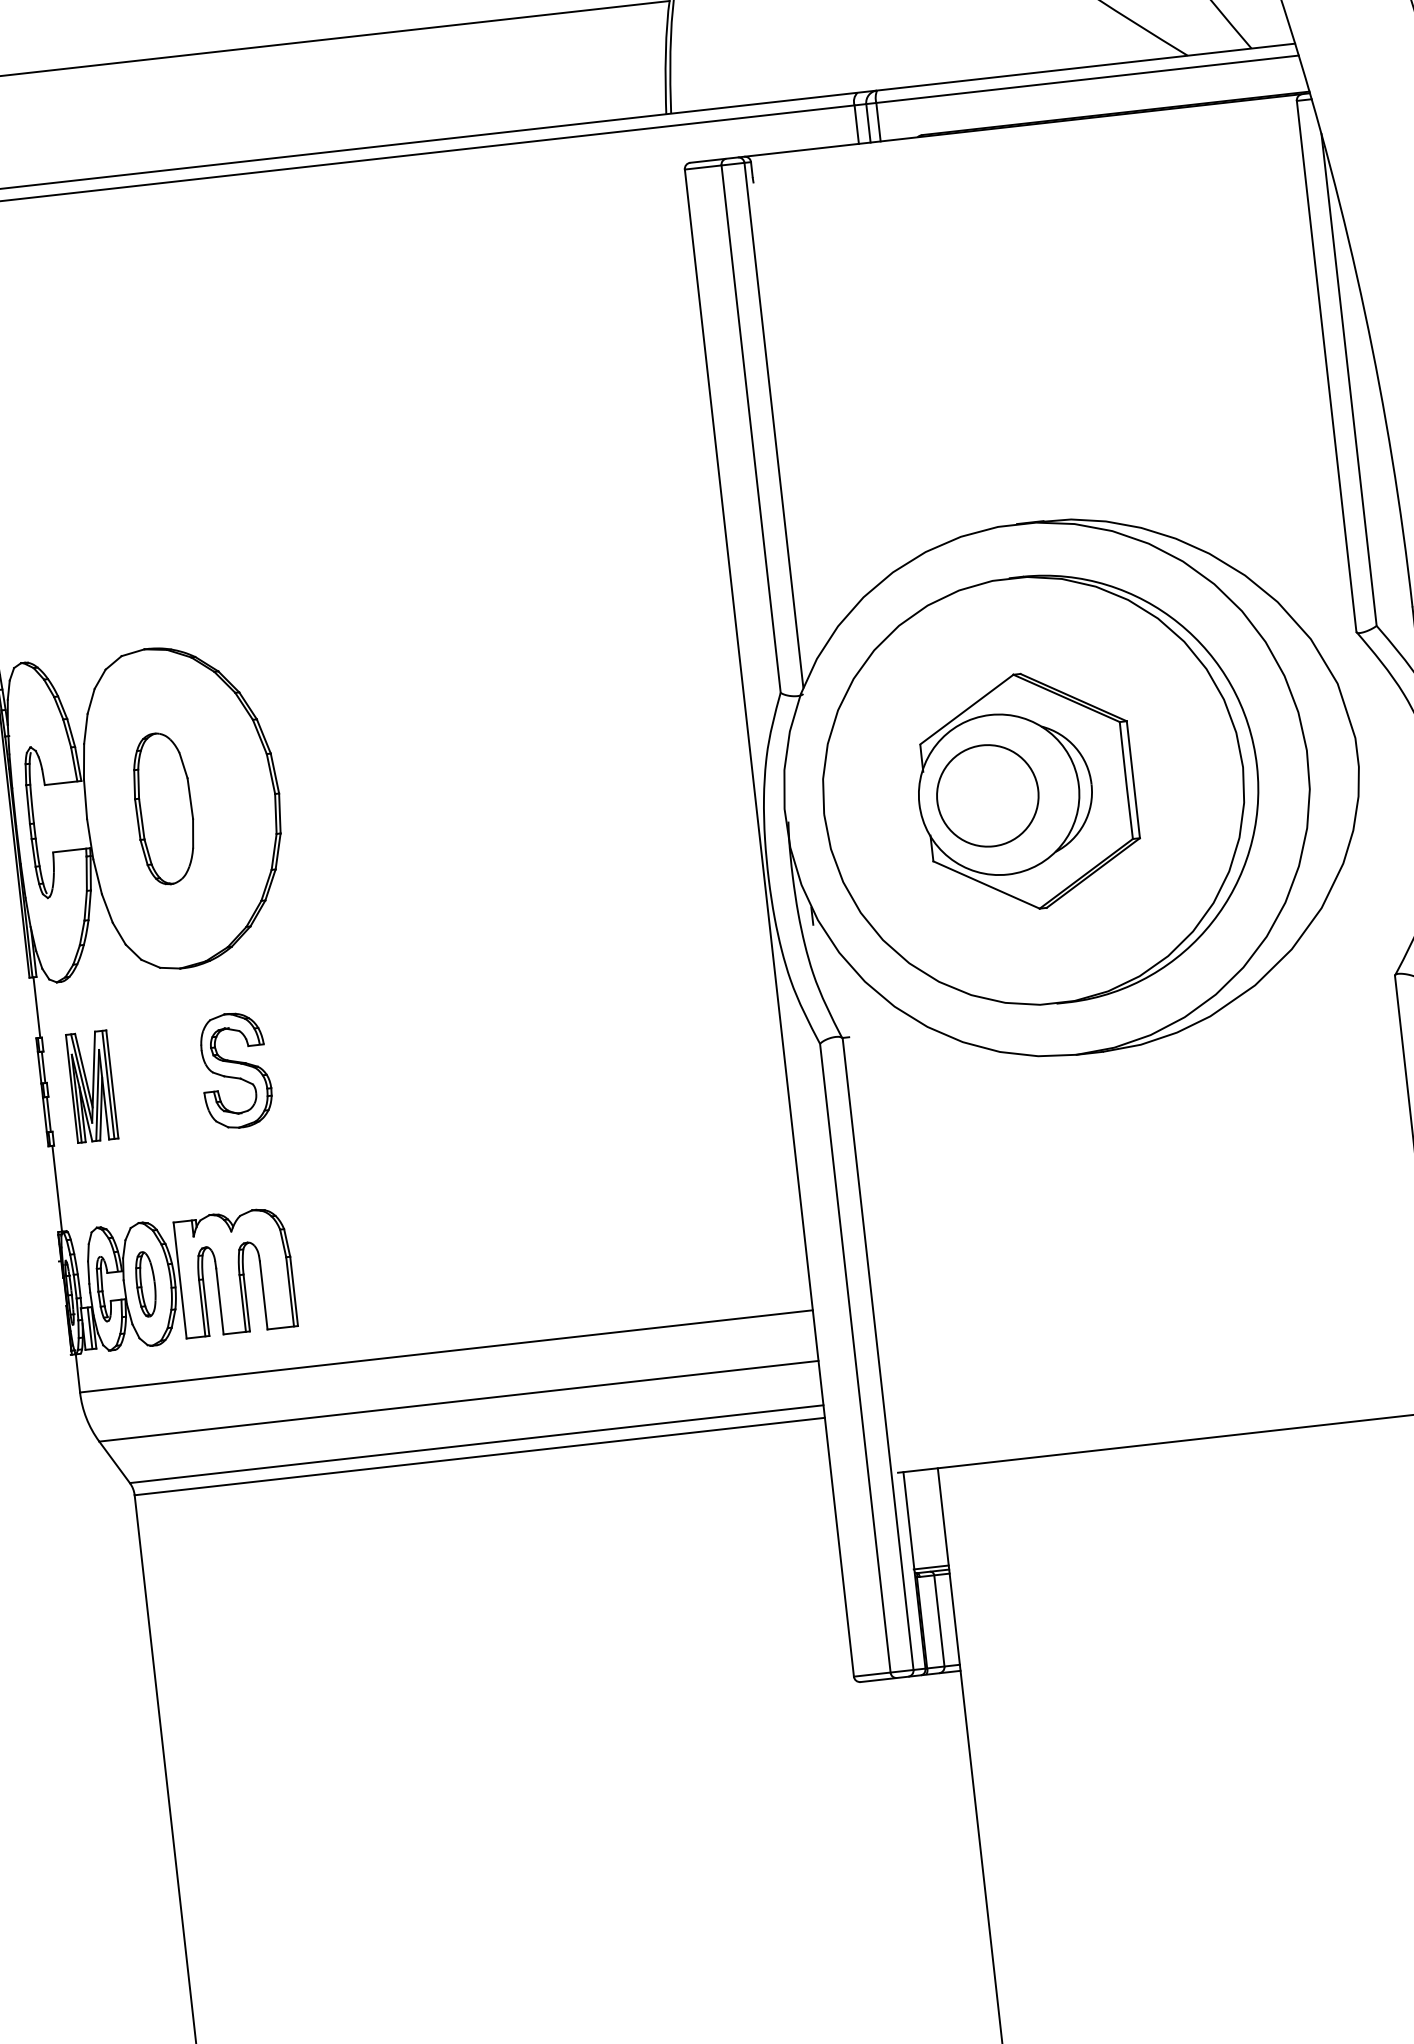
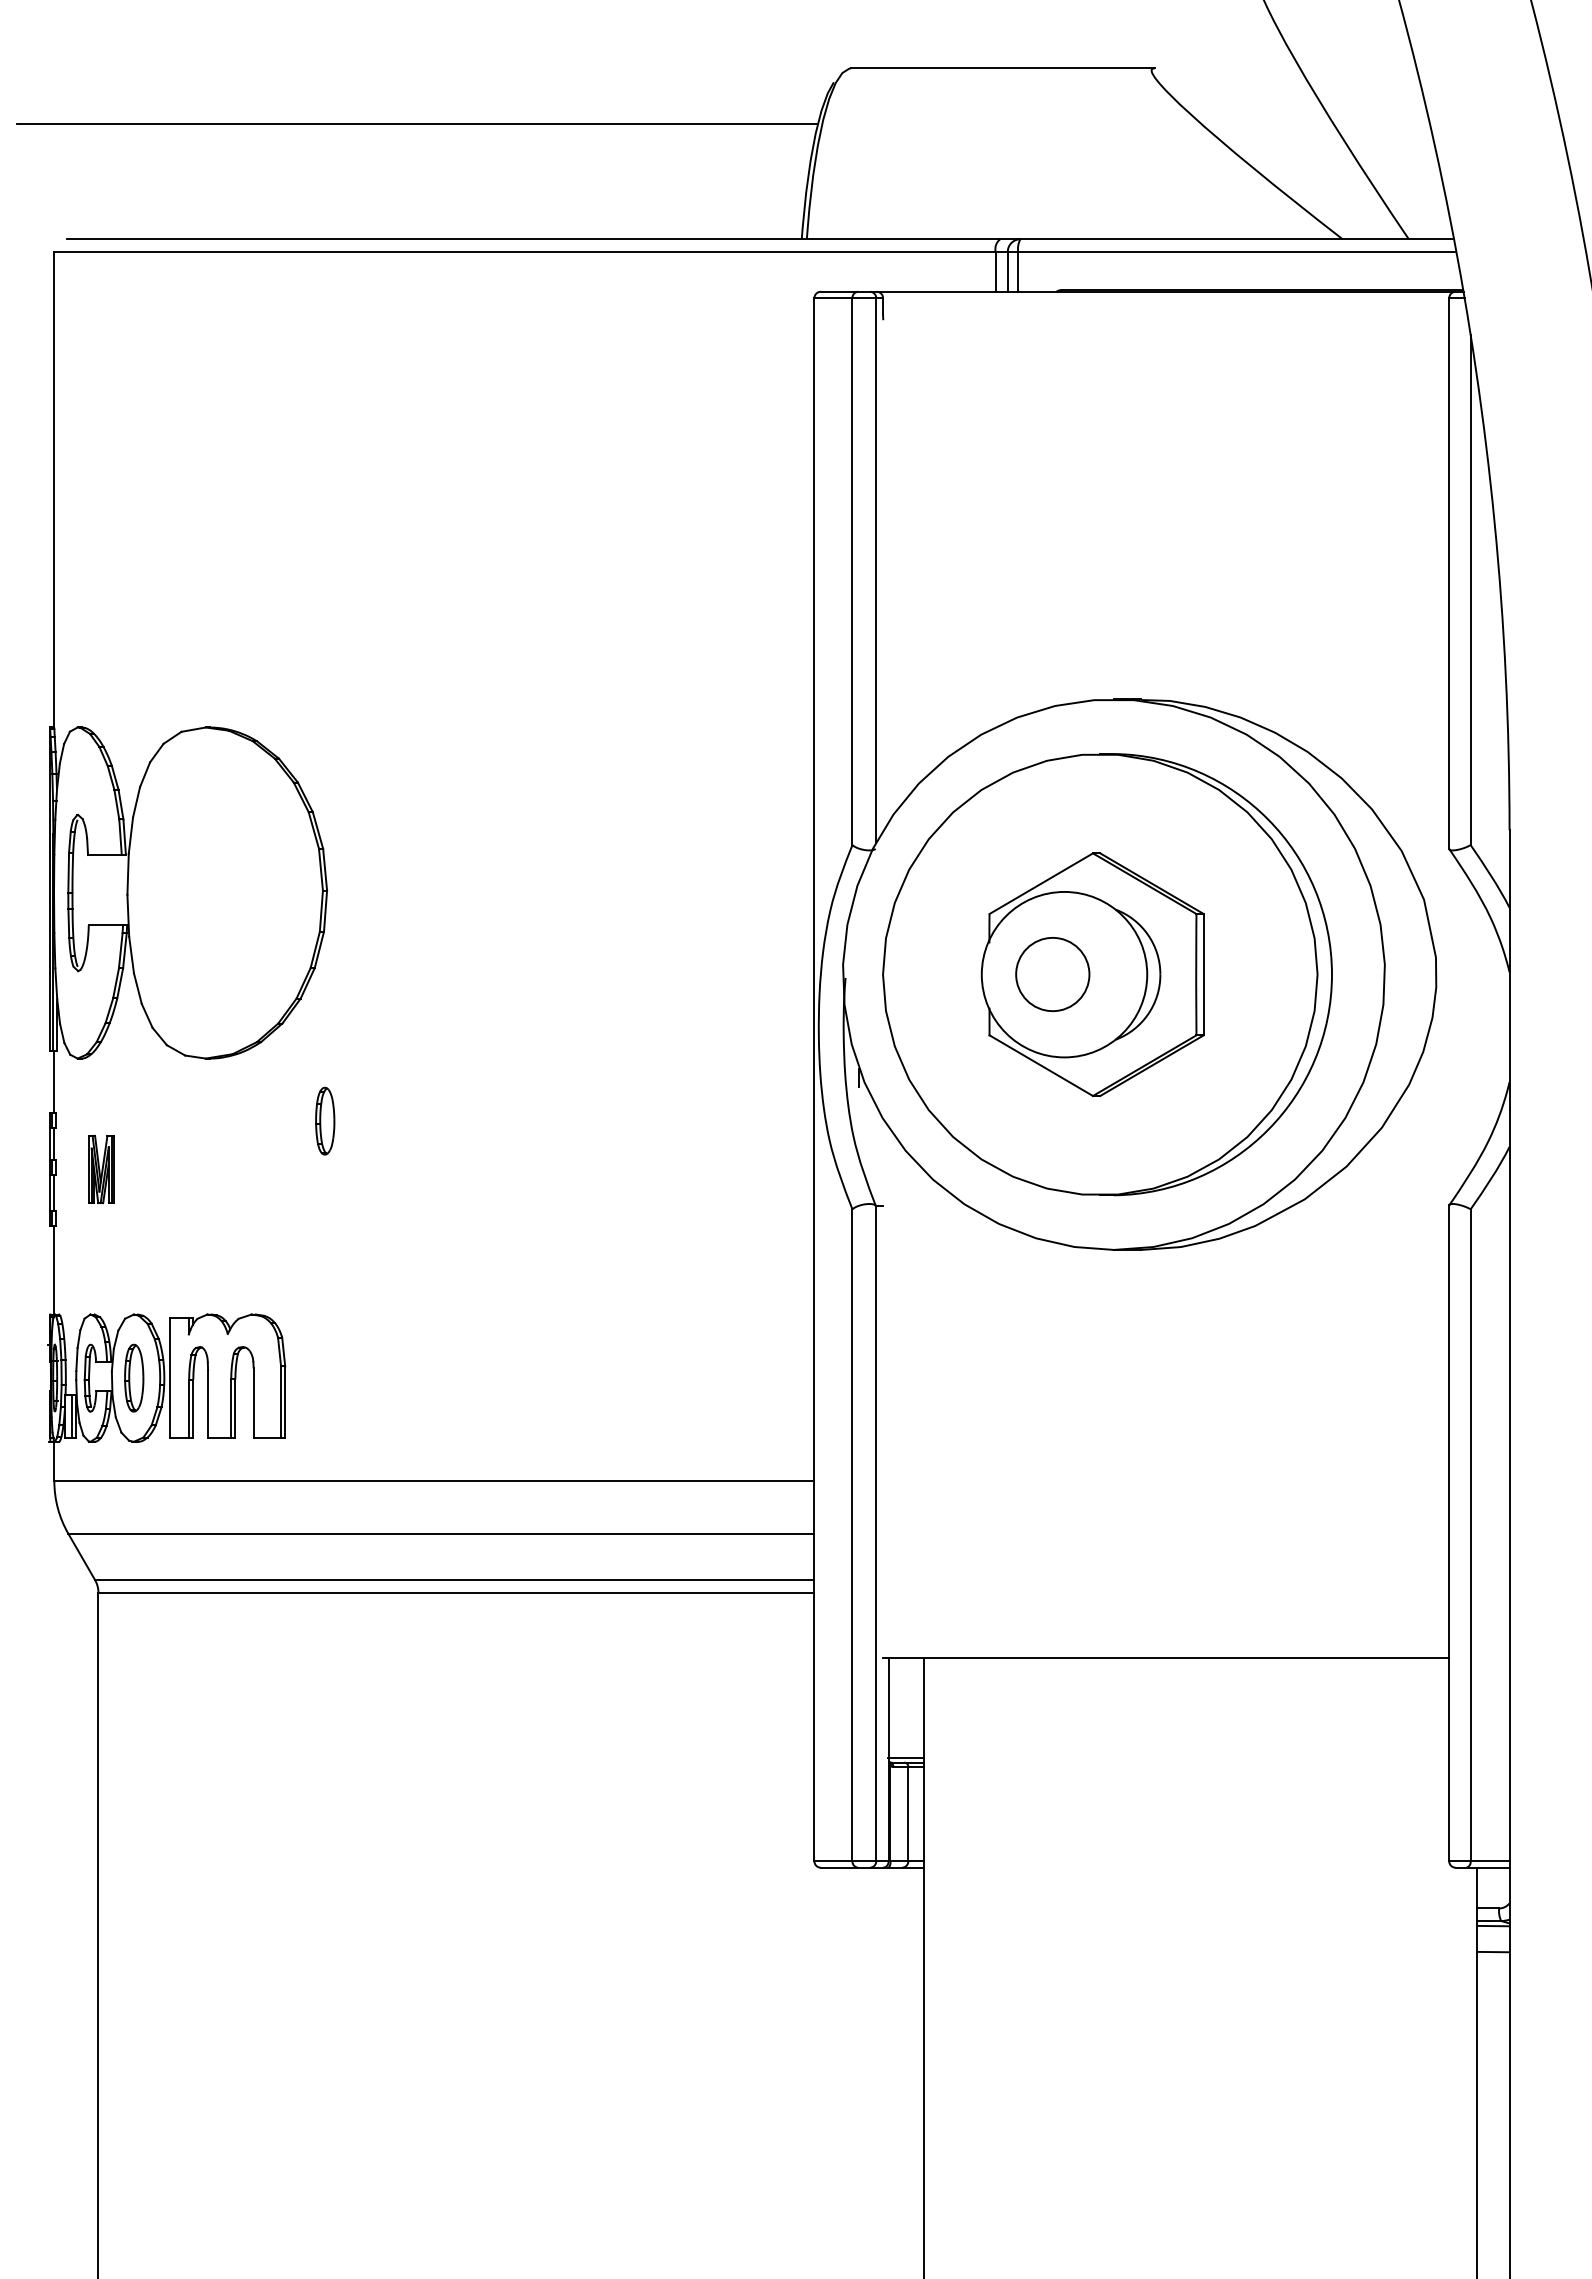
circle: (987, 795) -> (1052, 974), size x0.7
part: (163, 808) -> (206, 892), removed
part: (302, 1015) -> (325, 1120), added
part: (235, 1070) -> (250, 1169), removed
part: (91, 1086) -> (101, 1169), size x0.6

